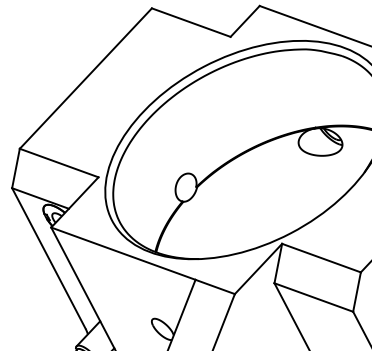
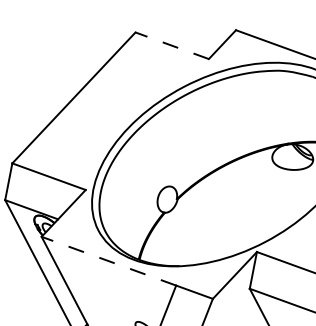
line: (191, 22) -> (172, 45), solid -> dashed
line: (123, 253) -> (109, 261), solid -> dashed

